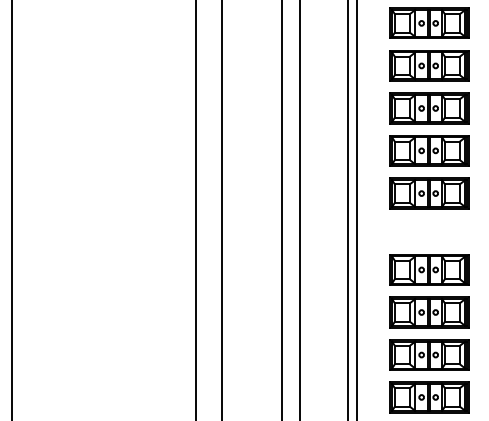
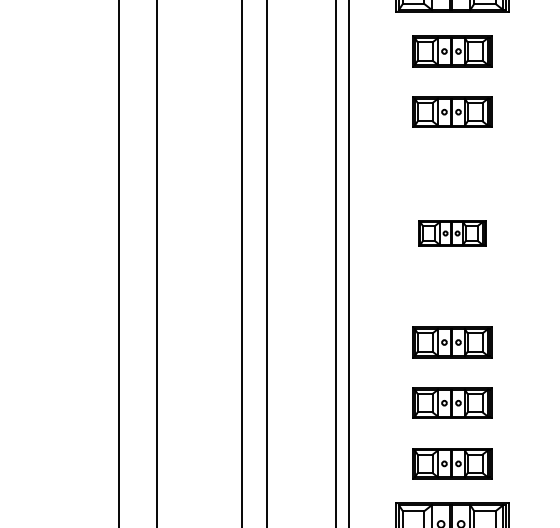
part: (429, 65) -> (452, 50), size x0.7
part: (429, 108) -> (452, 112), size x0.7
part: (429, 150) -> (452, 172), removed
part: (429, 193) -> (452, 233), size x0.6
part: (429, 269) -> (452, 341), size x0.7
part: (429, 312) -> (452, 403), size x0.7
part: (429, 354) -> (452, 463), size x0.7

